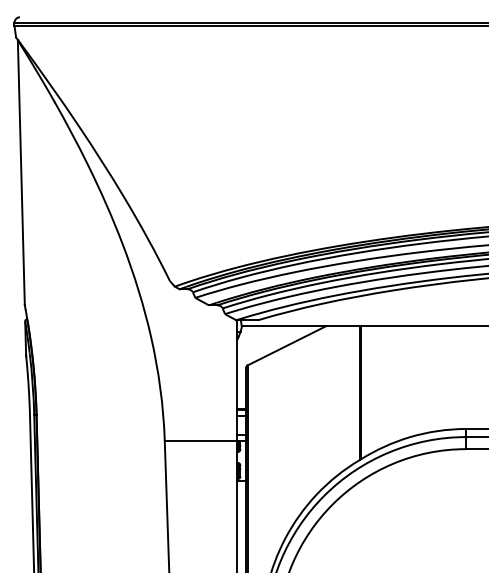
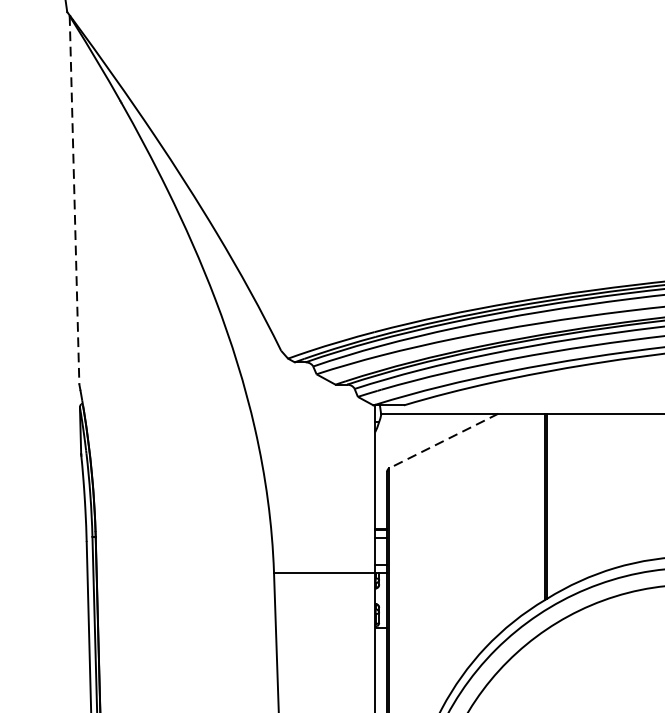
line: (21, 173) -> (74, 201), solid -> dashed
line: (286, 345) -> (443, 440), solid -> dashed

